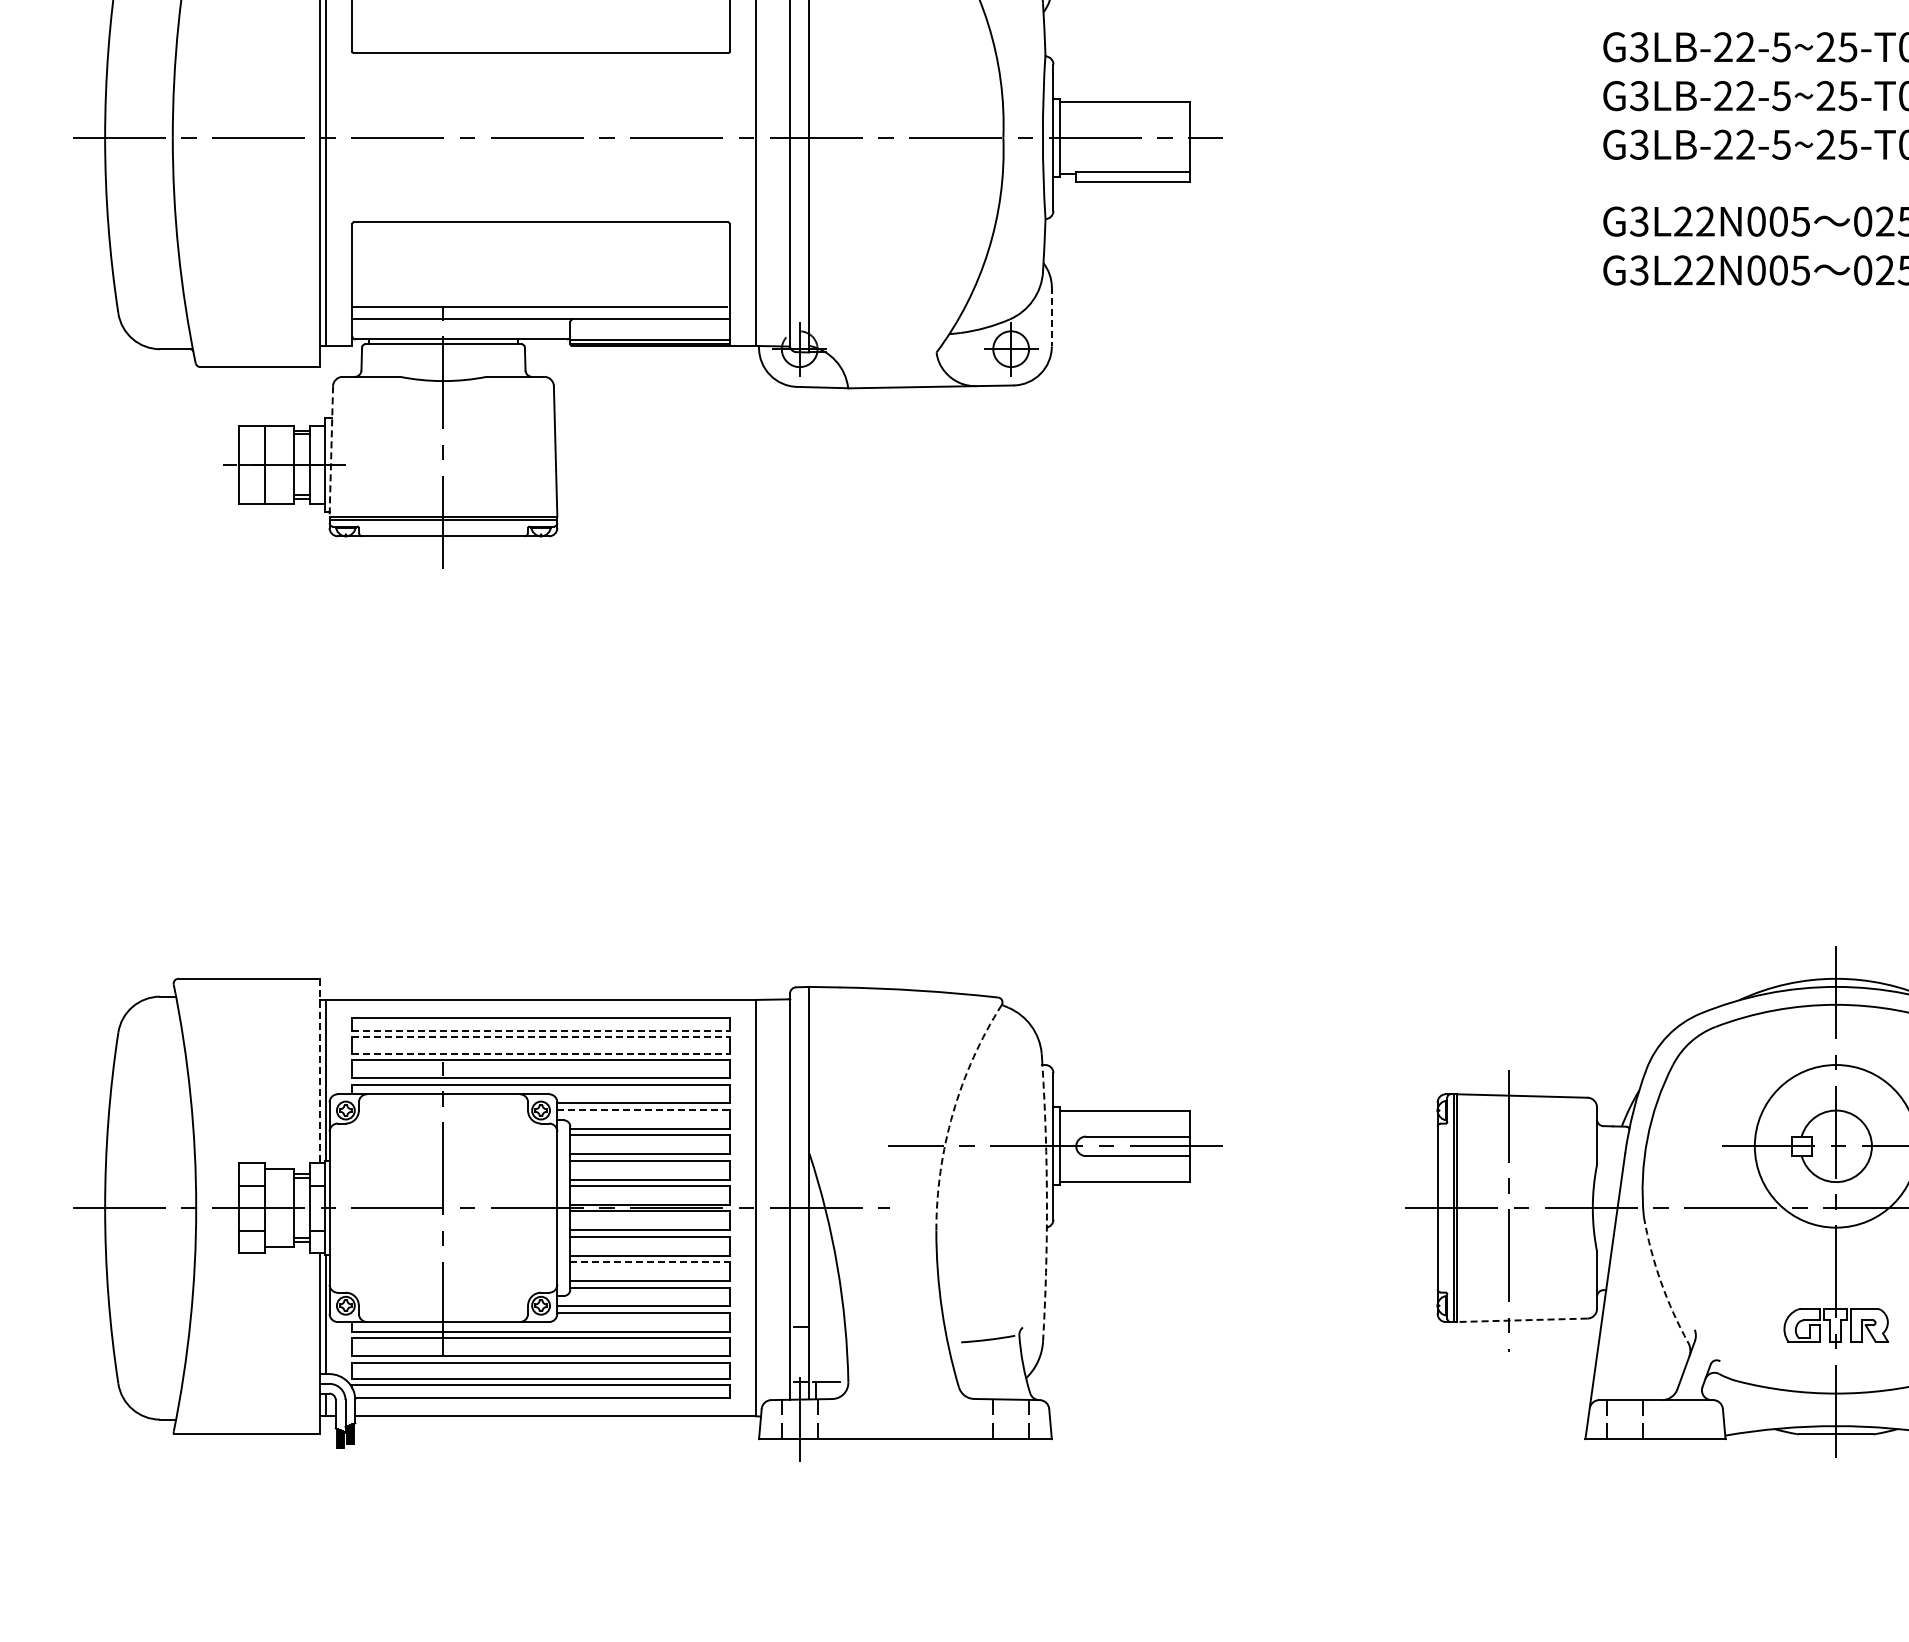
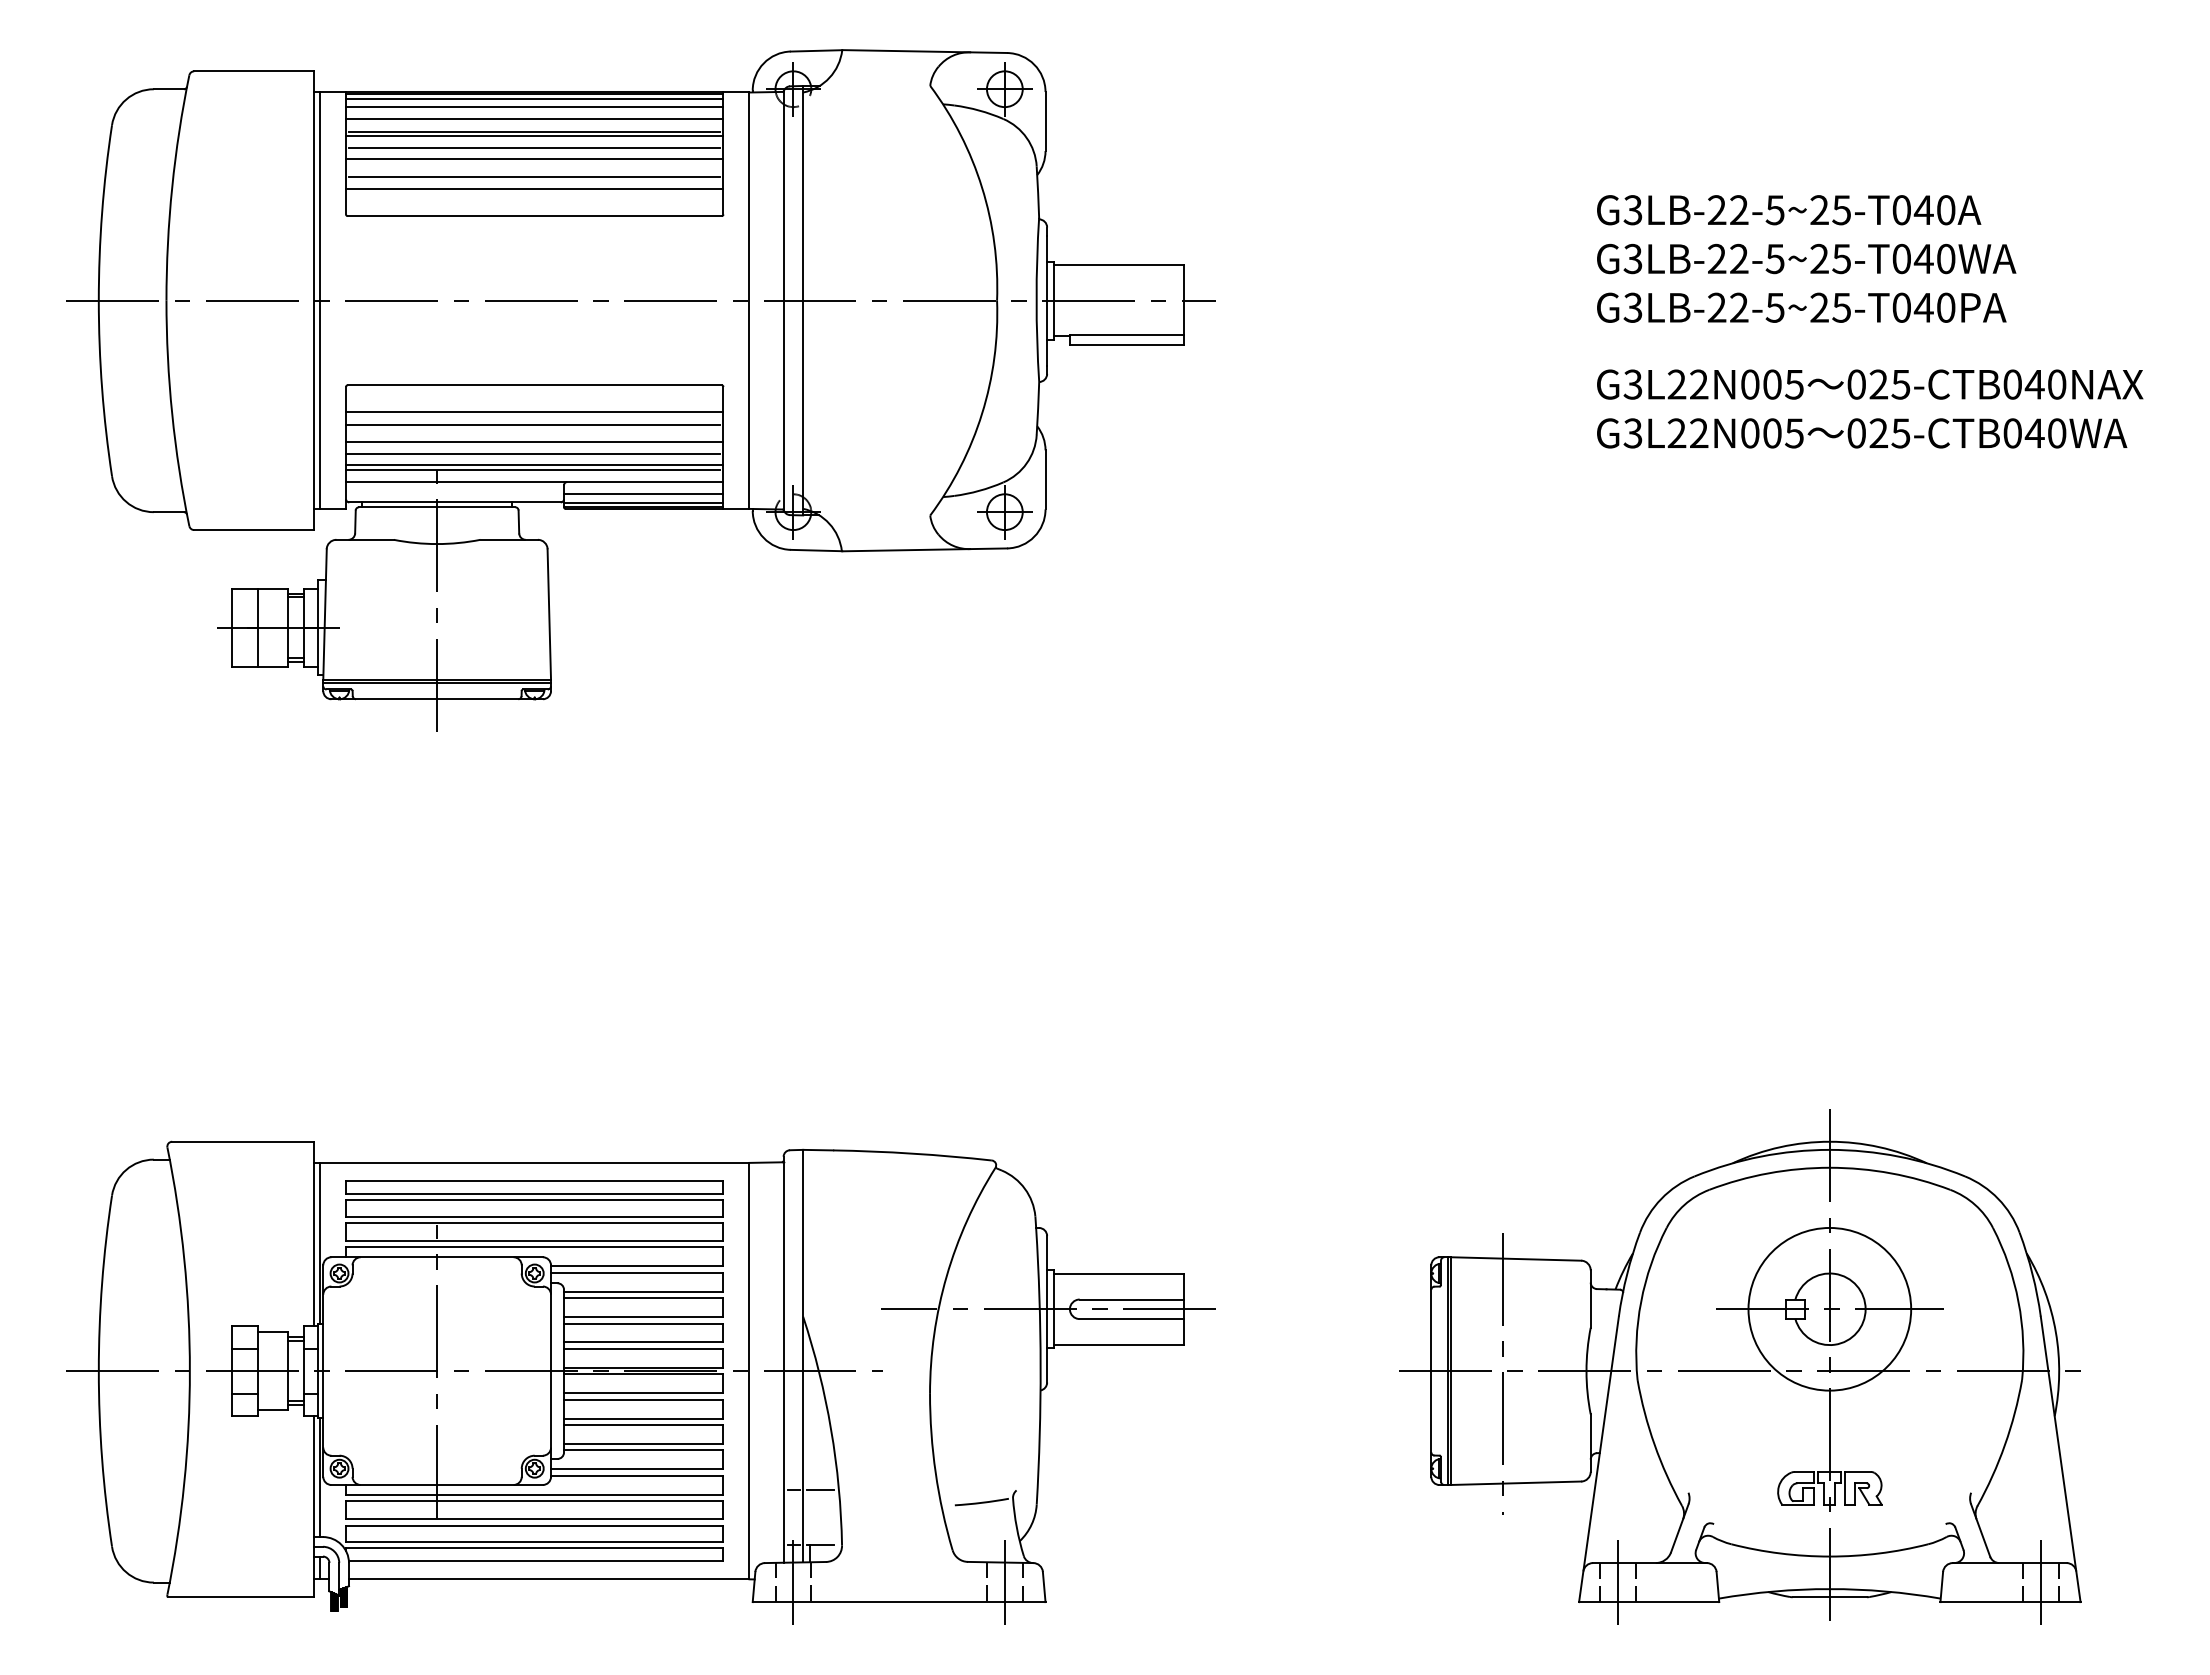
line: (540, 13) -> (534, 176), added
line: (540, 26) -> (534, 189), added
line: (540, 249) -> (534, 412), added
line: (539, 261) -> (533, 424), added
line: (540, 279) -> (534, 442), added
line: (539, 290) -> (533, 453), added
line: (540, 301) -> (534, 464), added
line: (1051, 316) -> (1045, 479), dashed -> solid
line: (649, 331) -> (643, 494), added
line: (331, 452) -> (325, 615), dashed -> solid
line: (540, 1030) -> (534, 1193), dashed -> solid
line: (540, 1037) -> (534, 1200), dashed -> solid
line: (540, 1053) -> (534, 1216), dashed -> solid
line: (319, 1071) -> (313, 1234), dashed -> solid
line: (643, 1109) -> (637, 1272), dashed -> solid
arc: (952, 1113) -> (946, 1276), dashed -> solid
arc: (1046, 1203) -> (1040, 1366), dashed -> solid
line: (649, 1262) -> (643, 1425), dashed -> solid
arc: (1660, 1281) -> (1654, 1444), dashed -> solid
line: (1521, 1320) -> (1515, 1483), dashed -> solid
line: (825, 1326) -> (819, 1489), added
line: (1010, 1418) -> (1004, 1581), added
line: (1624, 1419) -> (1618, 1582), added

